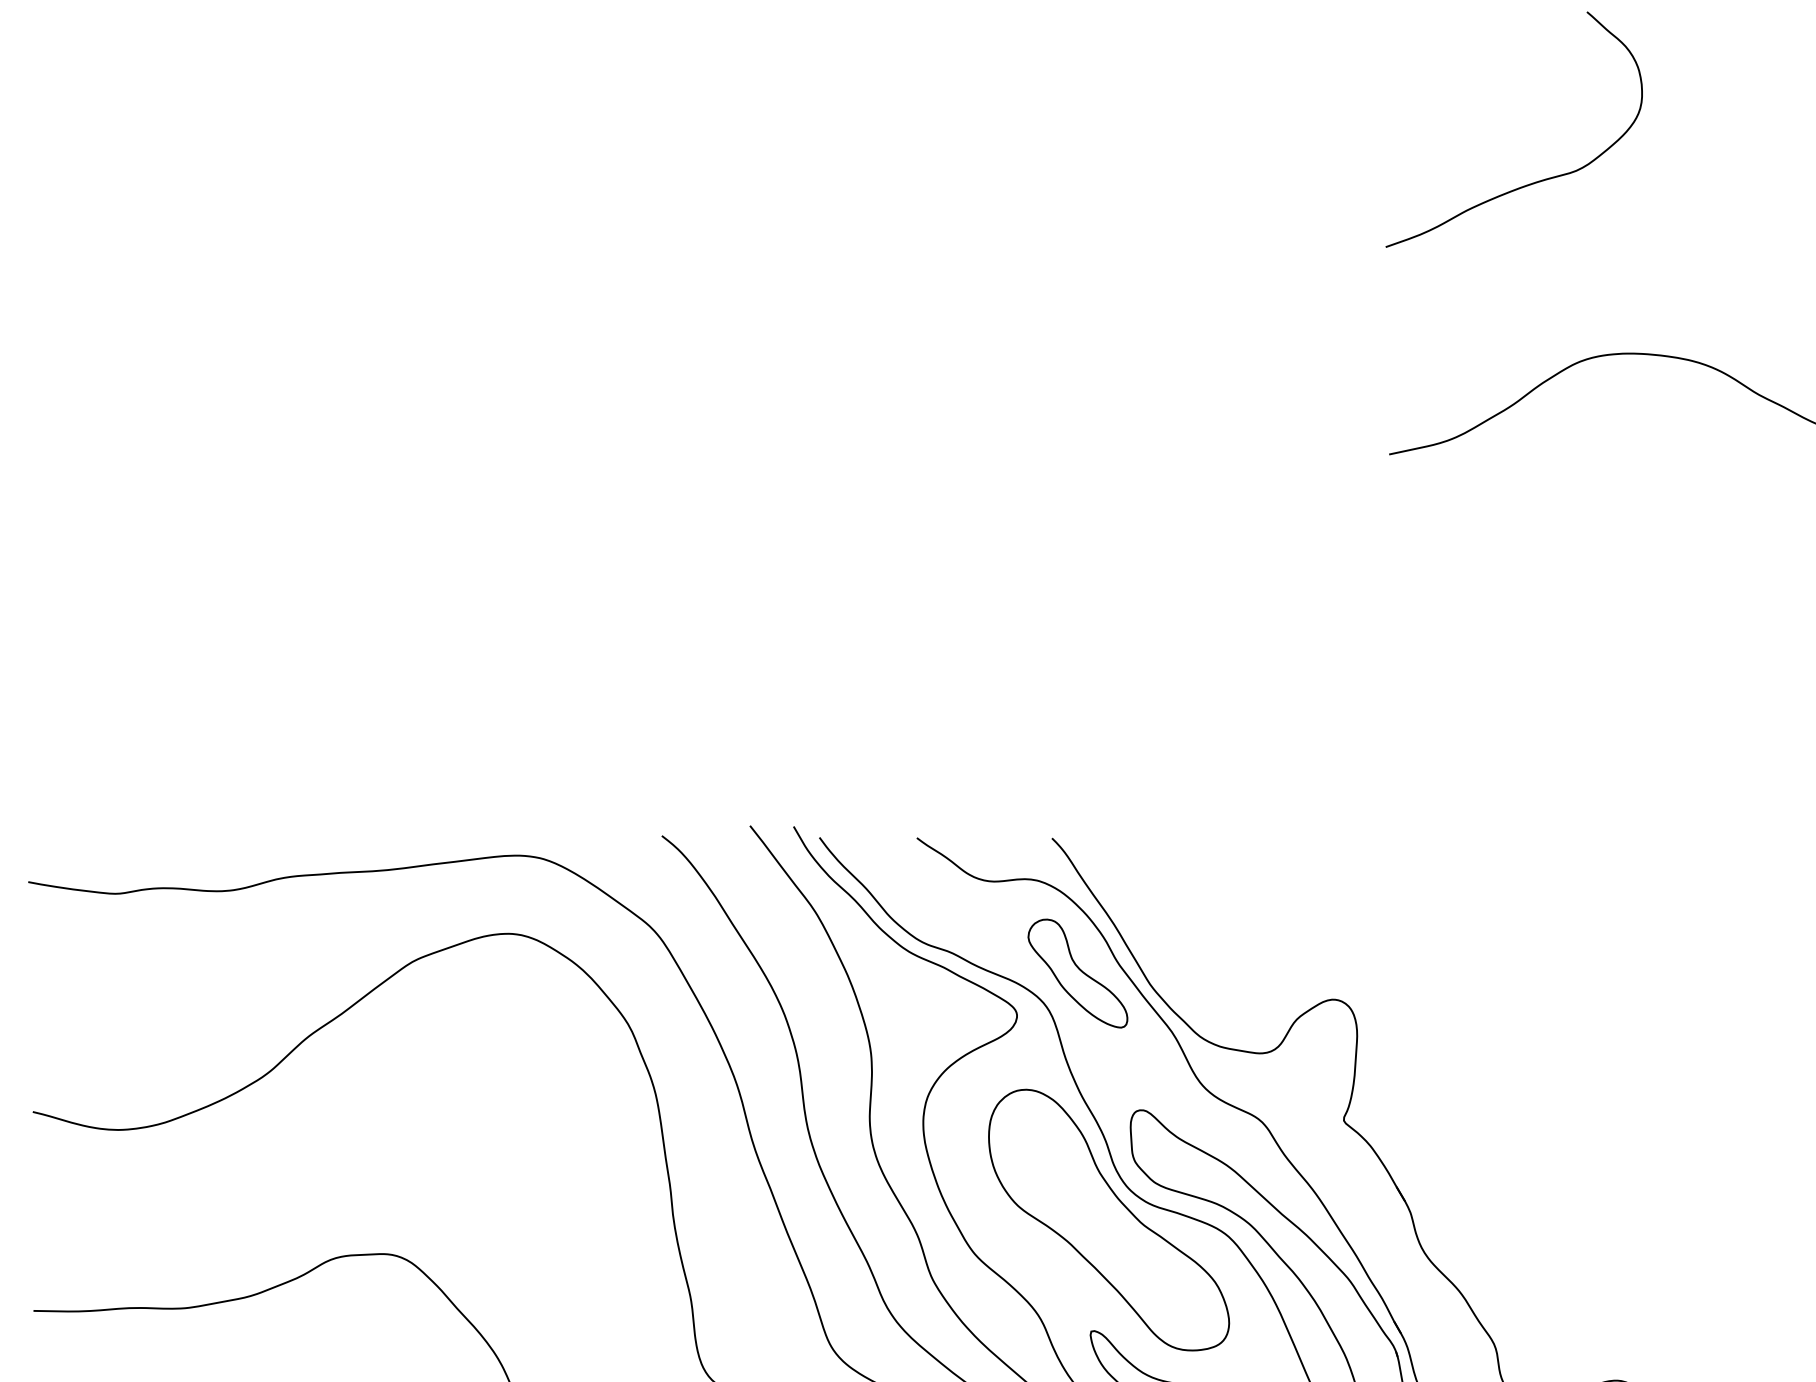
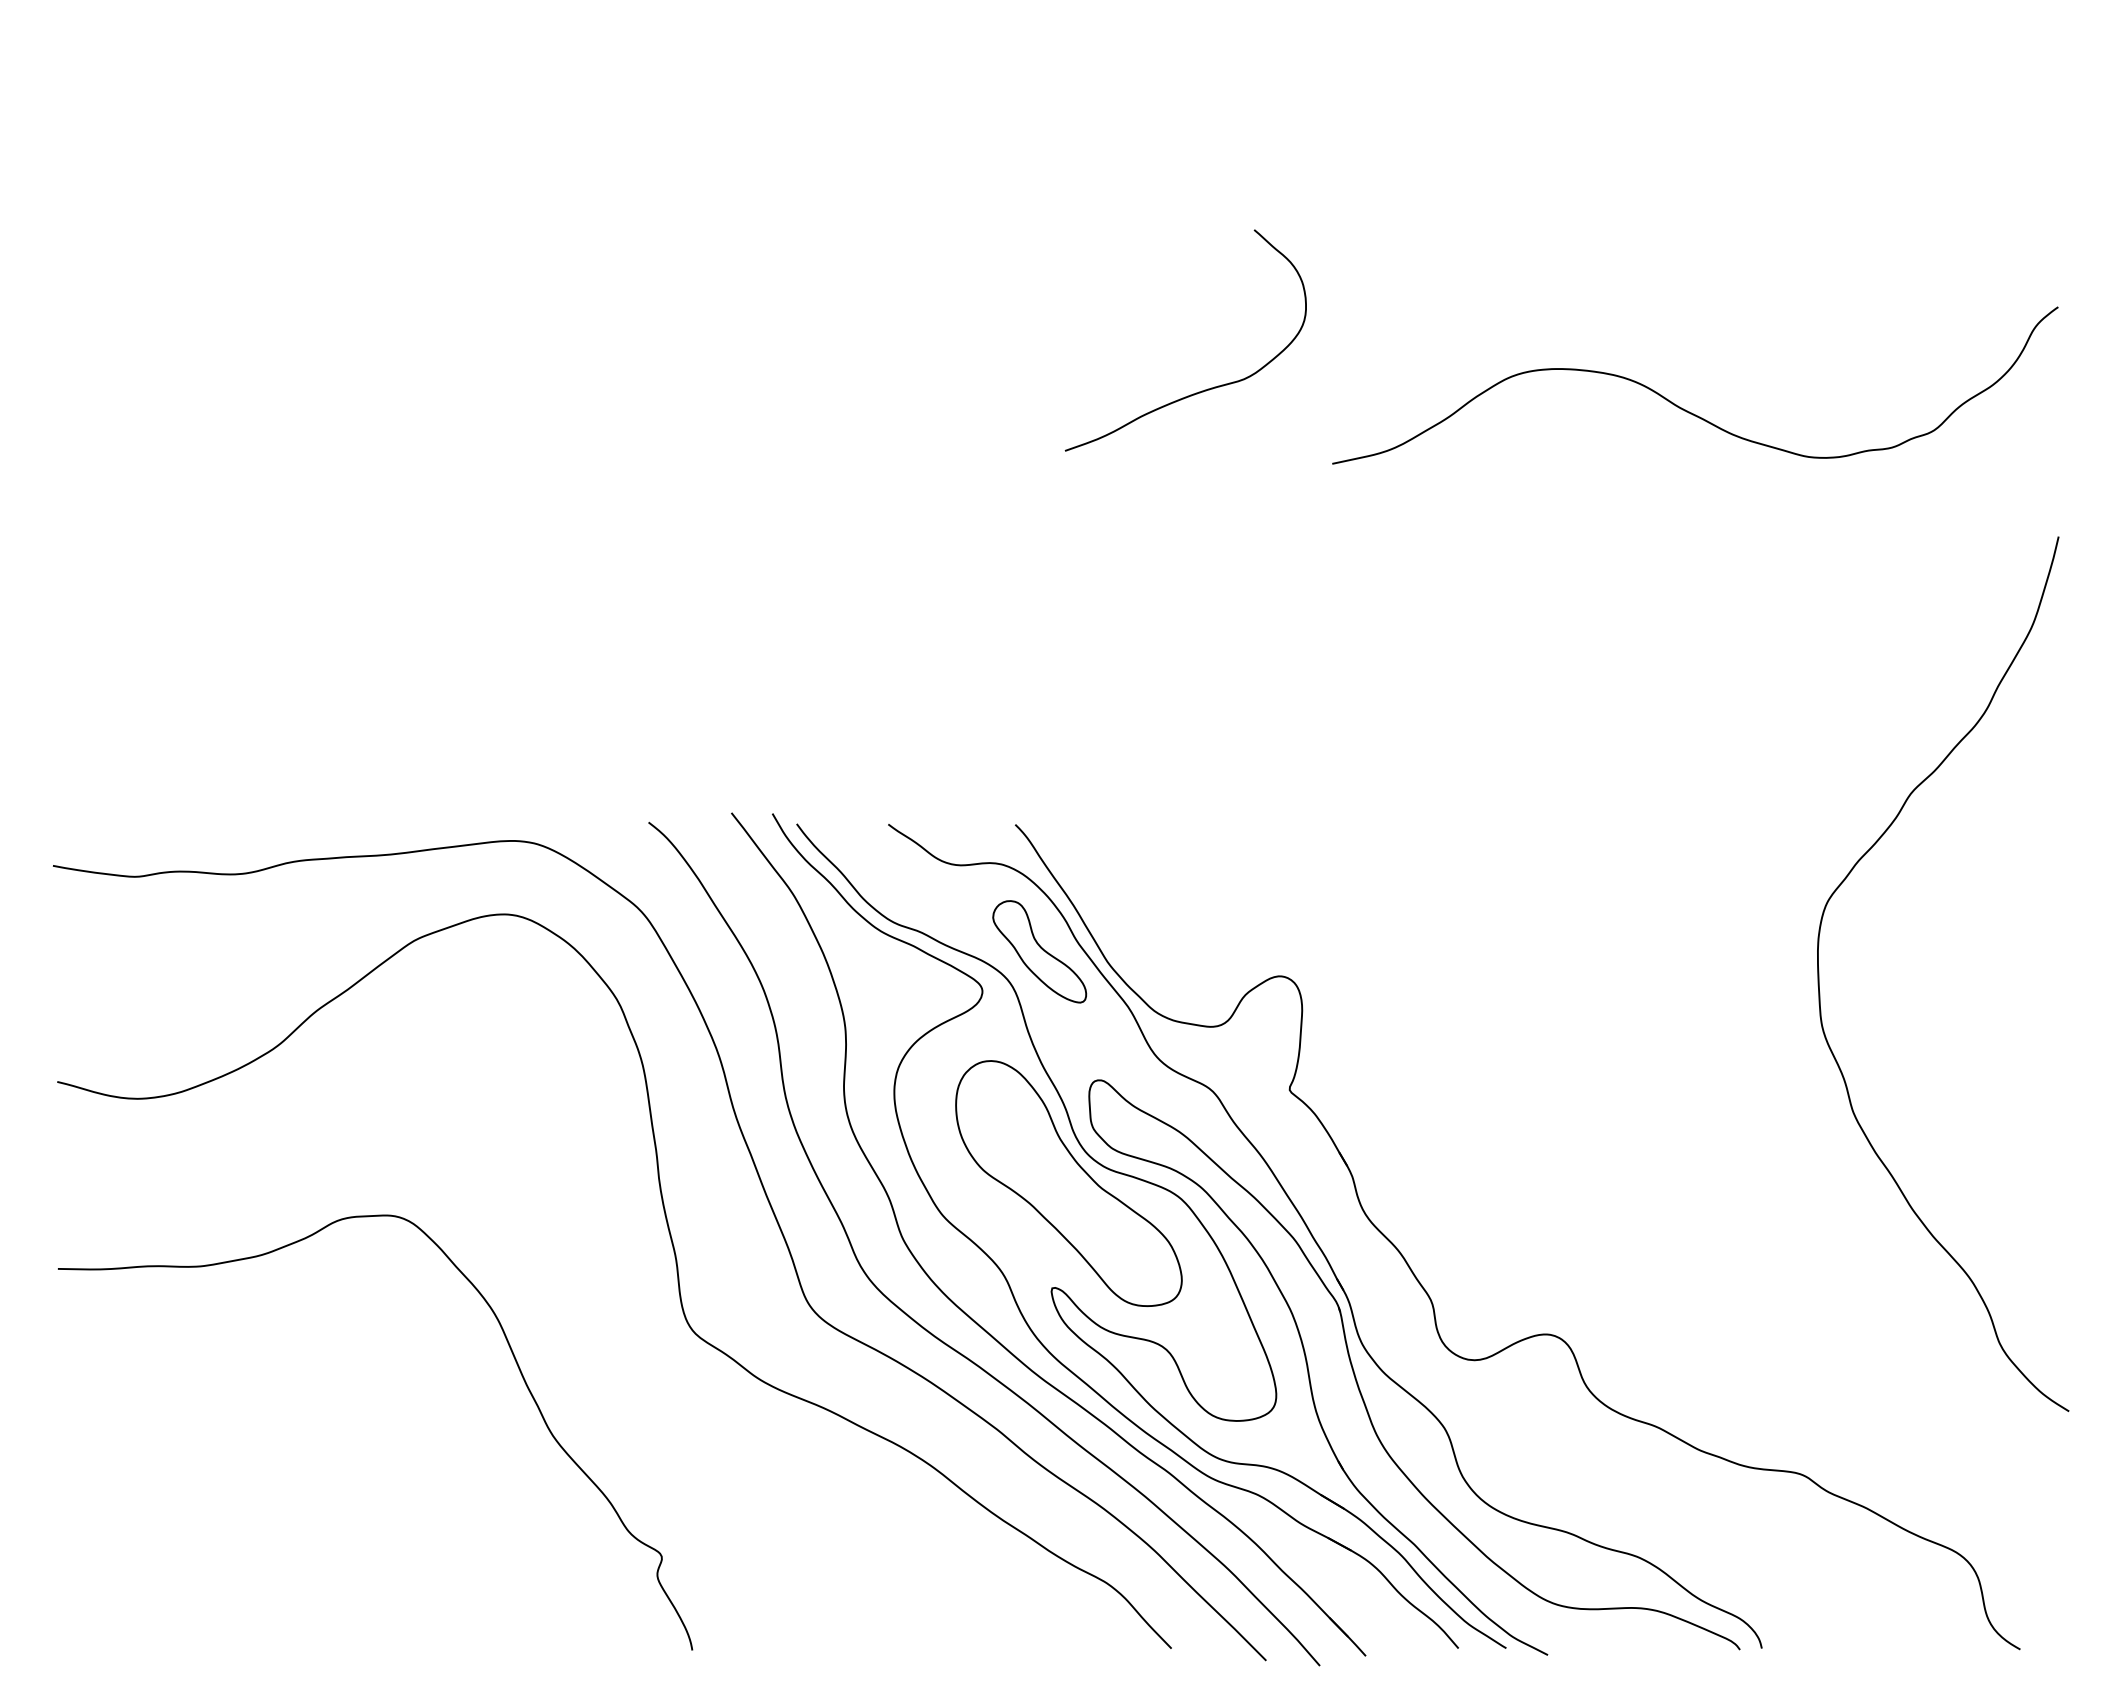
curve: (1530, 182) -> (1201, 390), moved

